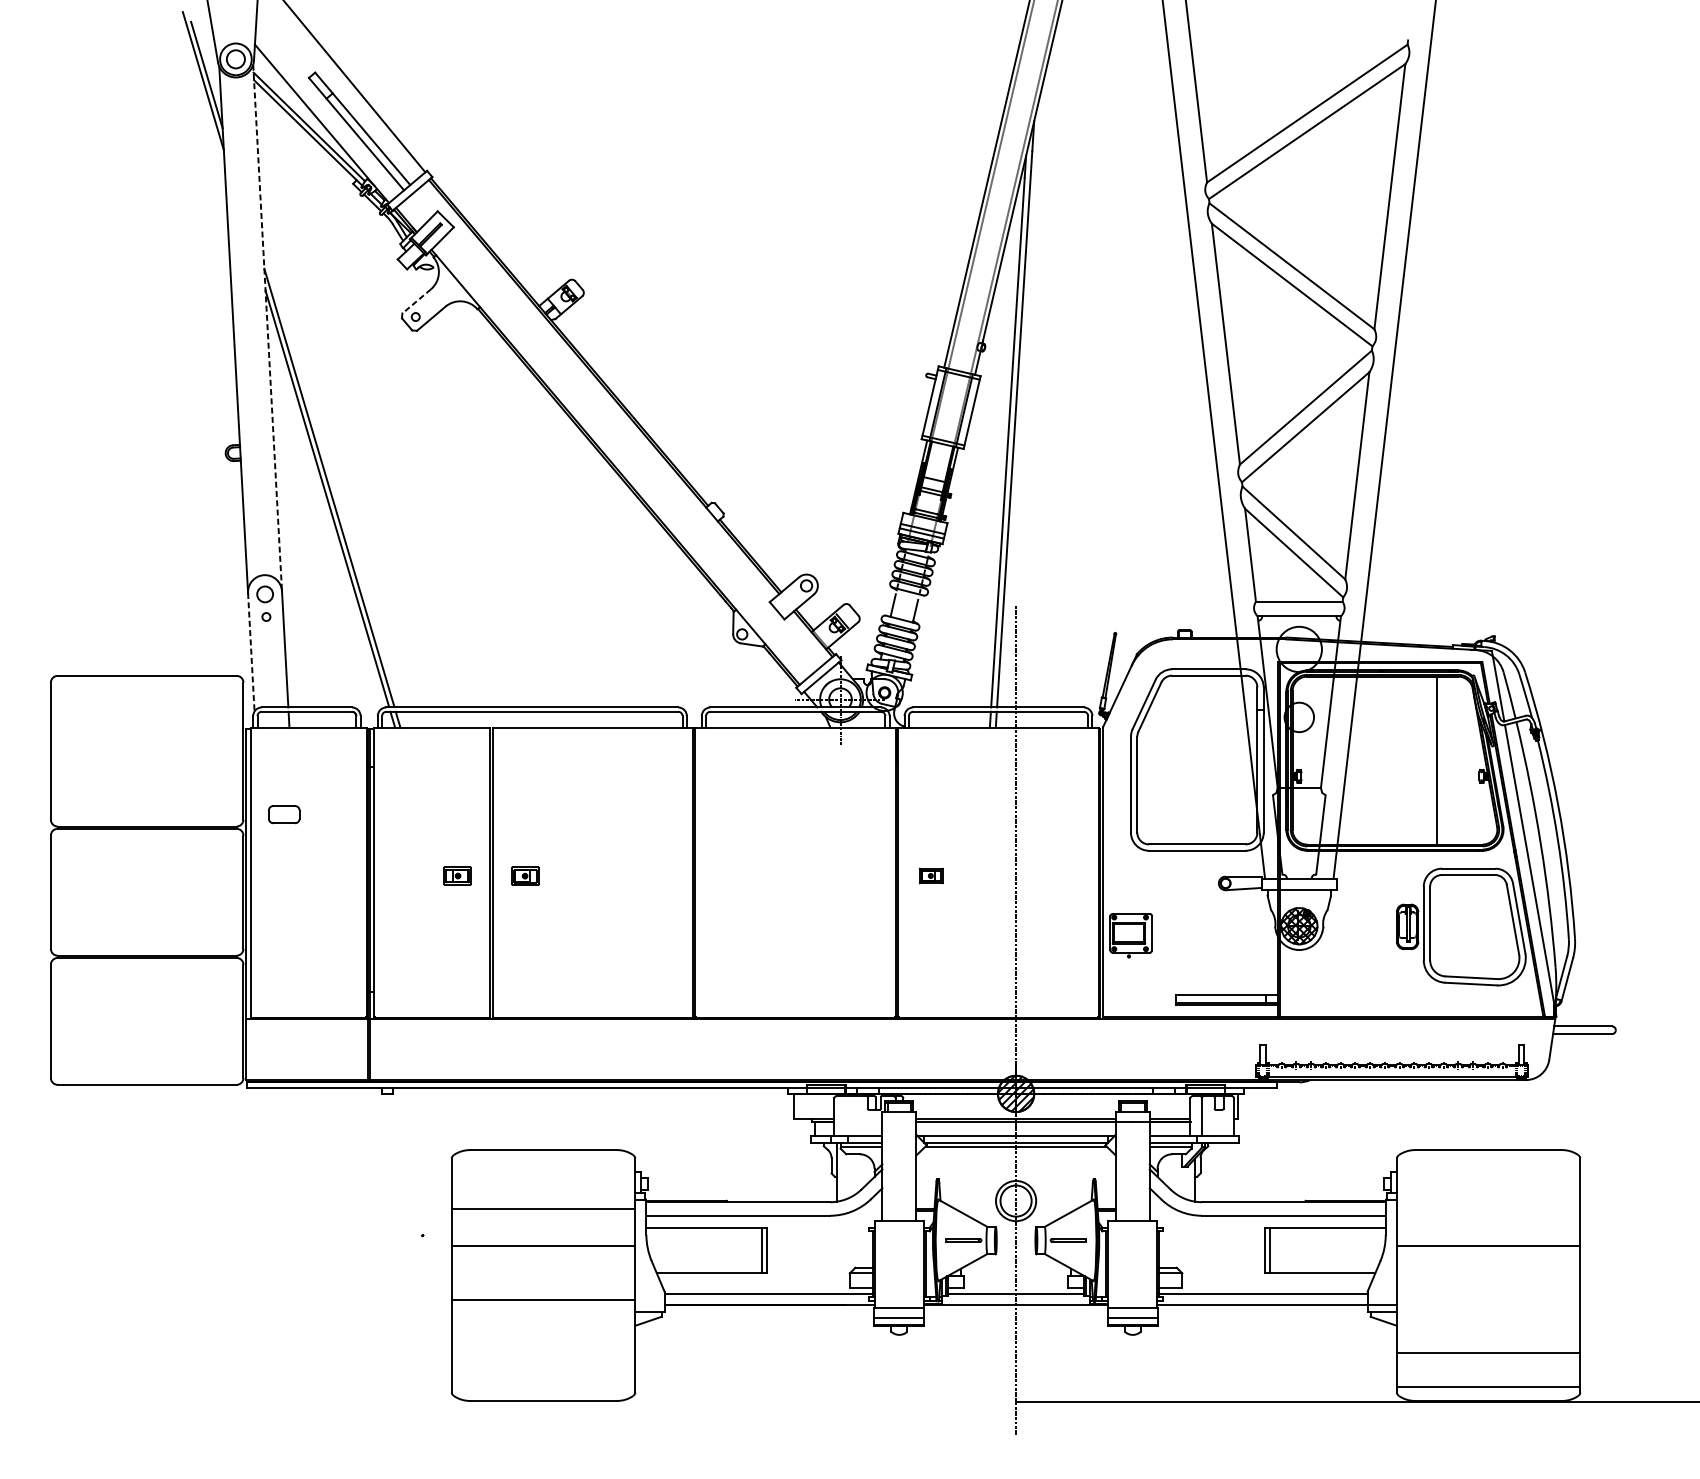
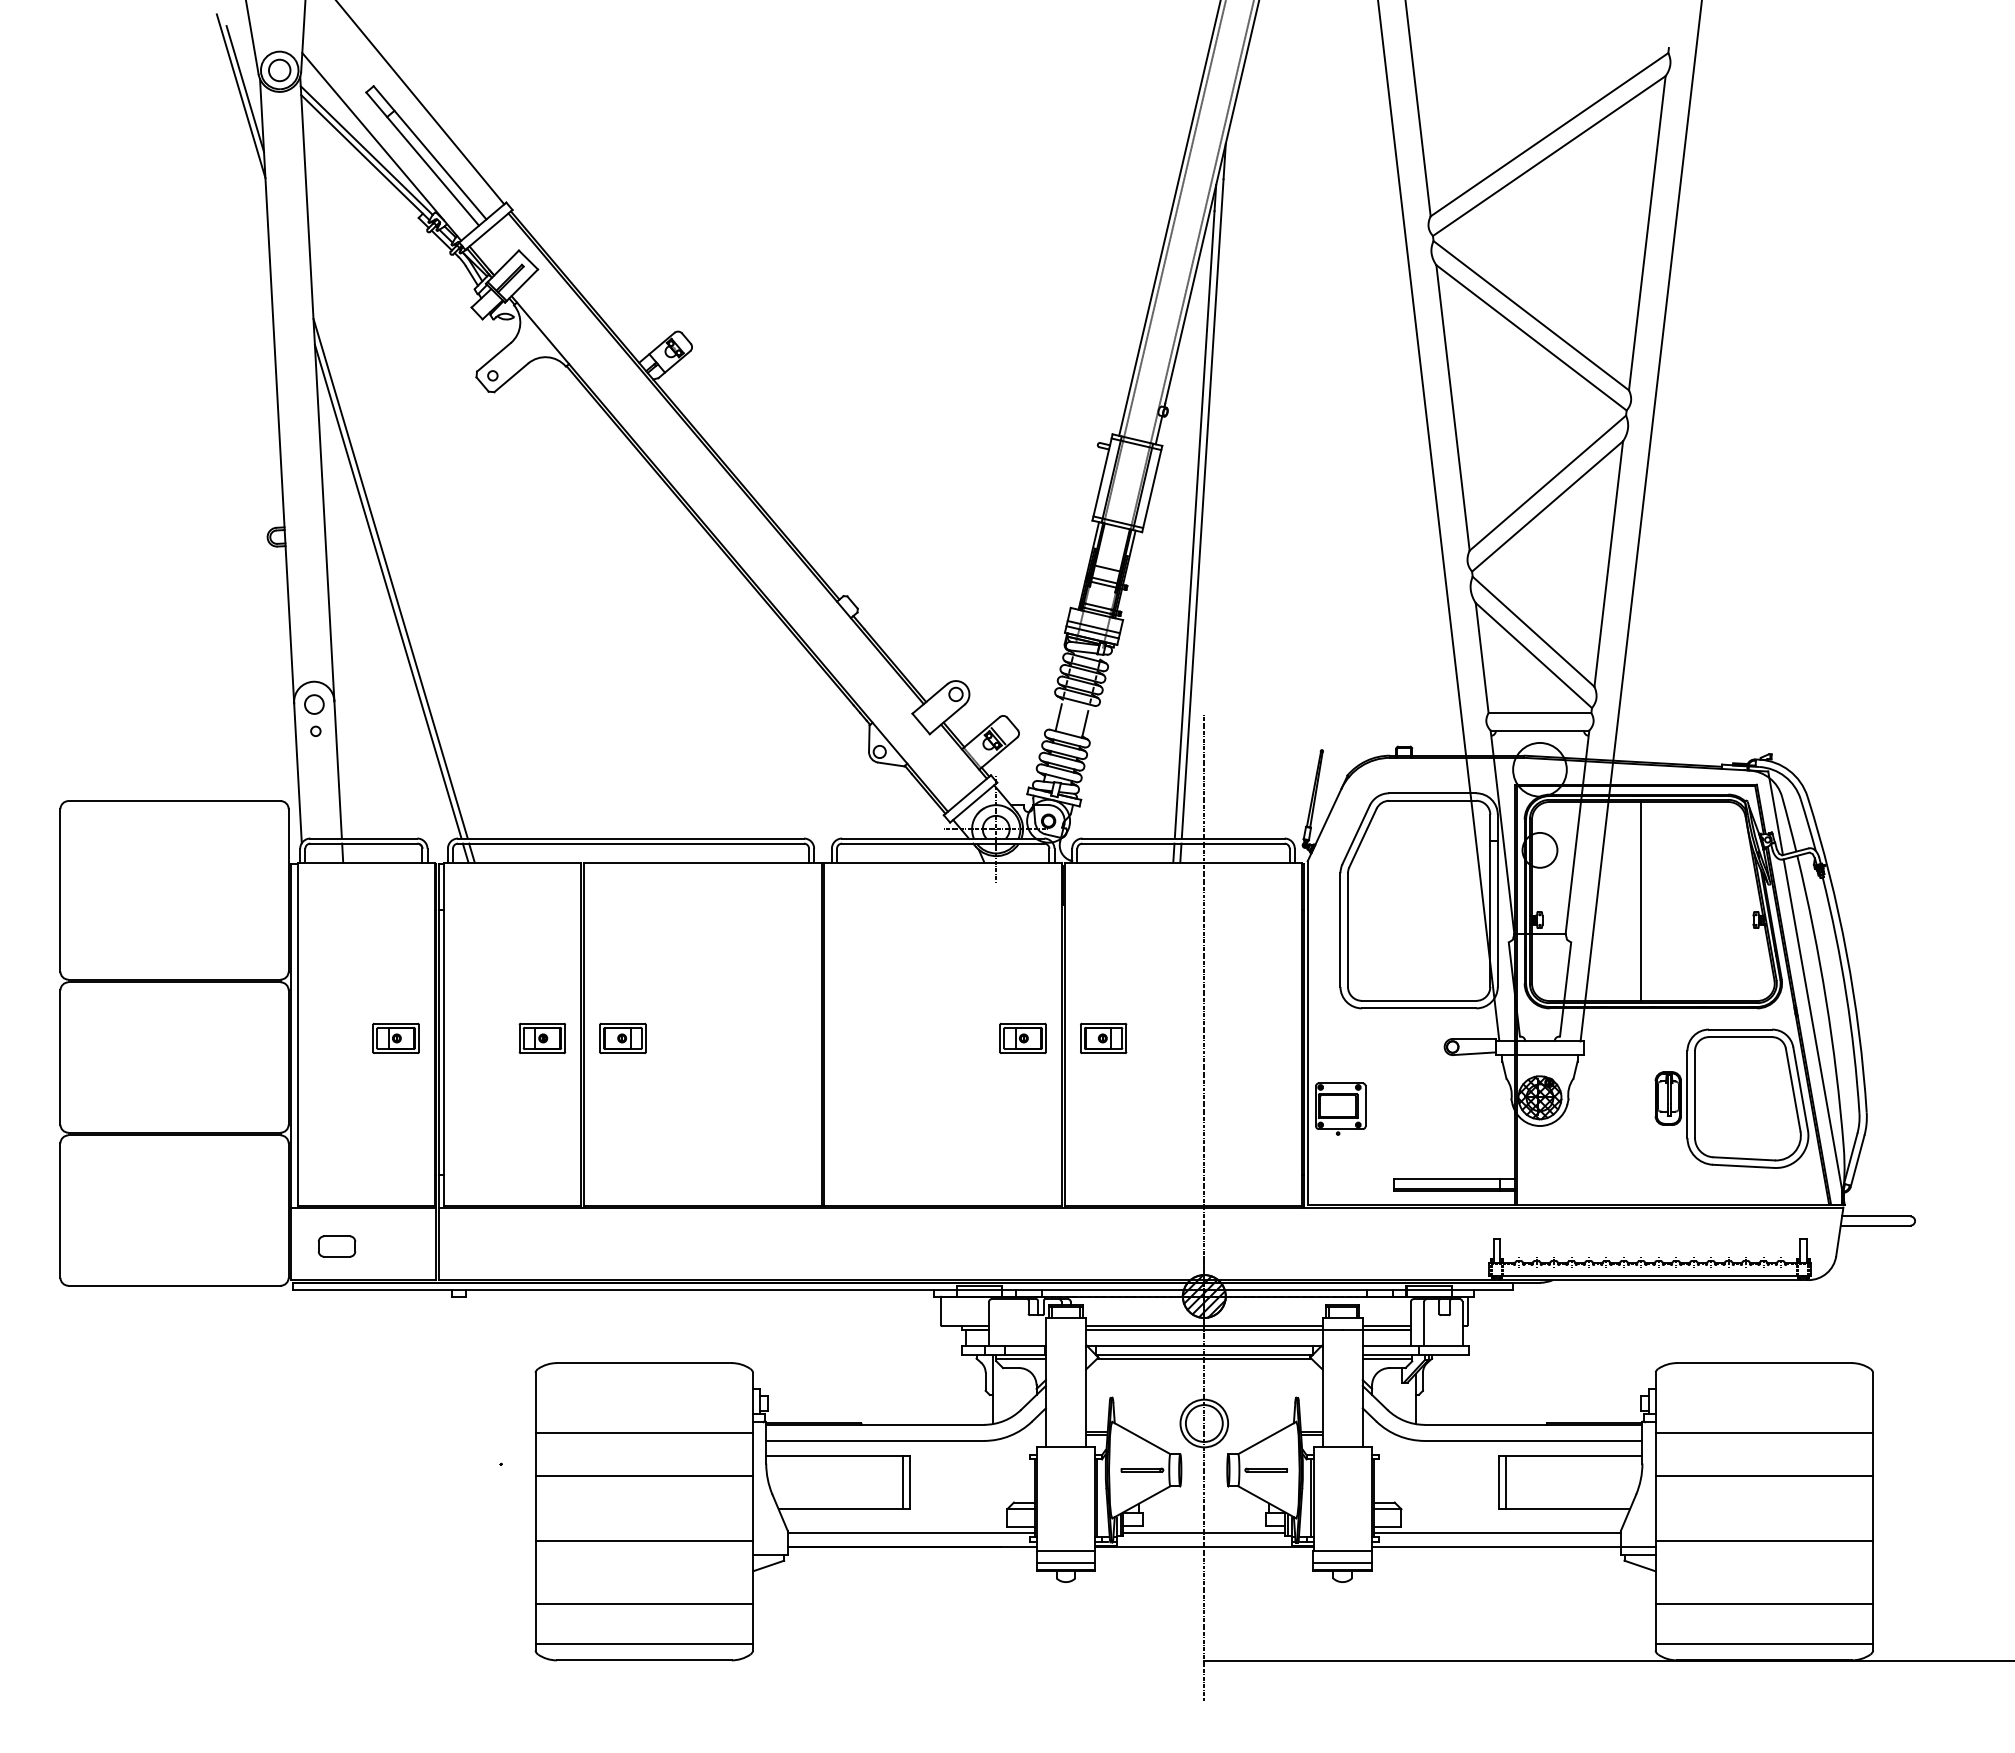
line: (416, 301) -> (493, 357), dashed -> solid
line: (267, 328) -> (317, 389), dashed -> solid
line: (251, 652) -> (298, 773), dashed -> solid
line: (1437, 760) -> (1641, 901), moved
part: (284, 814) -> (337, 1246), moved
part: (333, 875) -> (395, 1037), added
part: (457, 875) -> (542, 1037), size x1.43
part: (862, 875) -> (1022, 1037), added
part: (931, 875) -> (1103, 1037), size x1.67
part: (525, 876) -> (622, 1038), size x1.43
line: (1488, 1208) -> (1764, 1432), added
line: (1488, 1299) -> (1764, 1540), added
line: (543, 1353) -> (644, 1604), added
line: (543, 1387) -> (644, 1644), added

